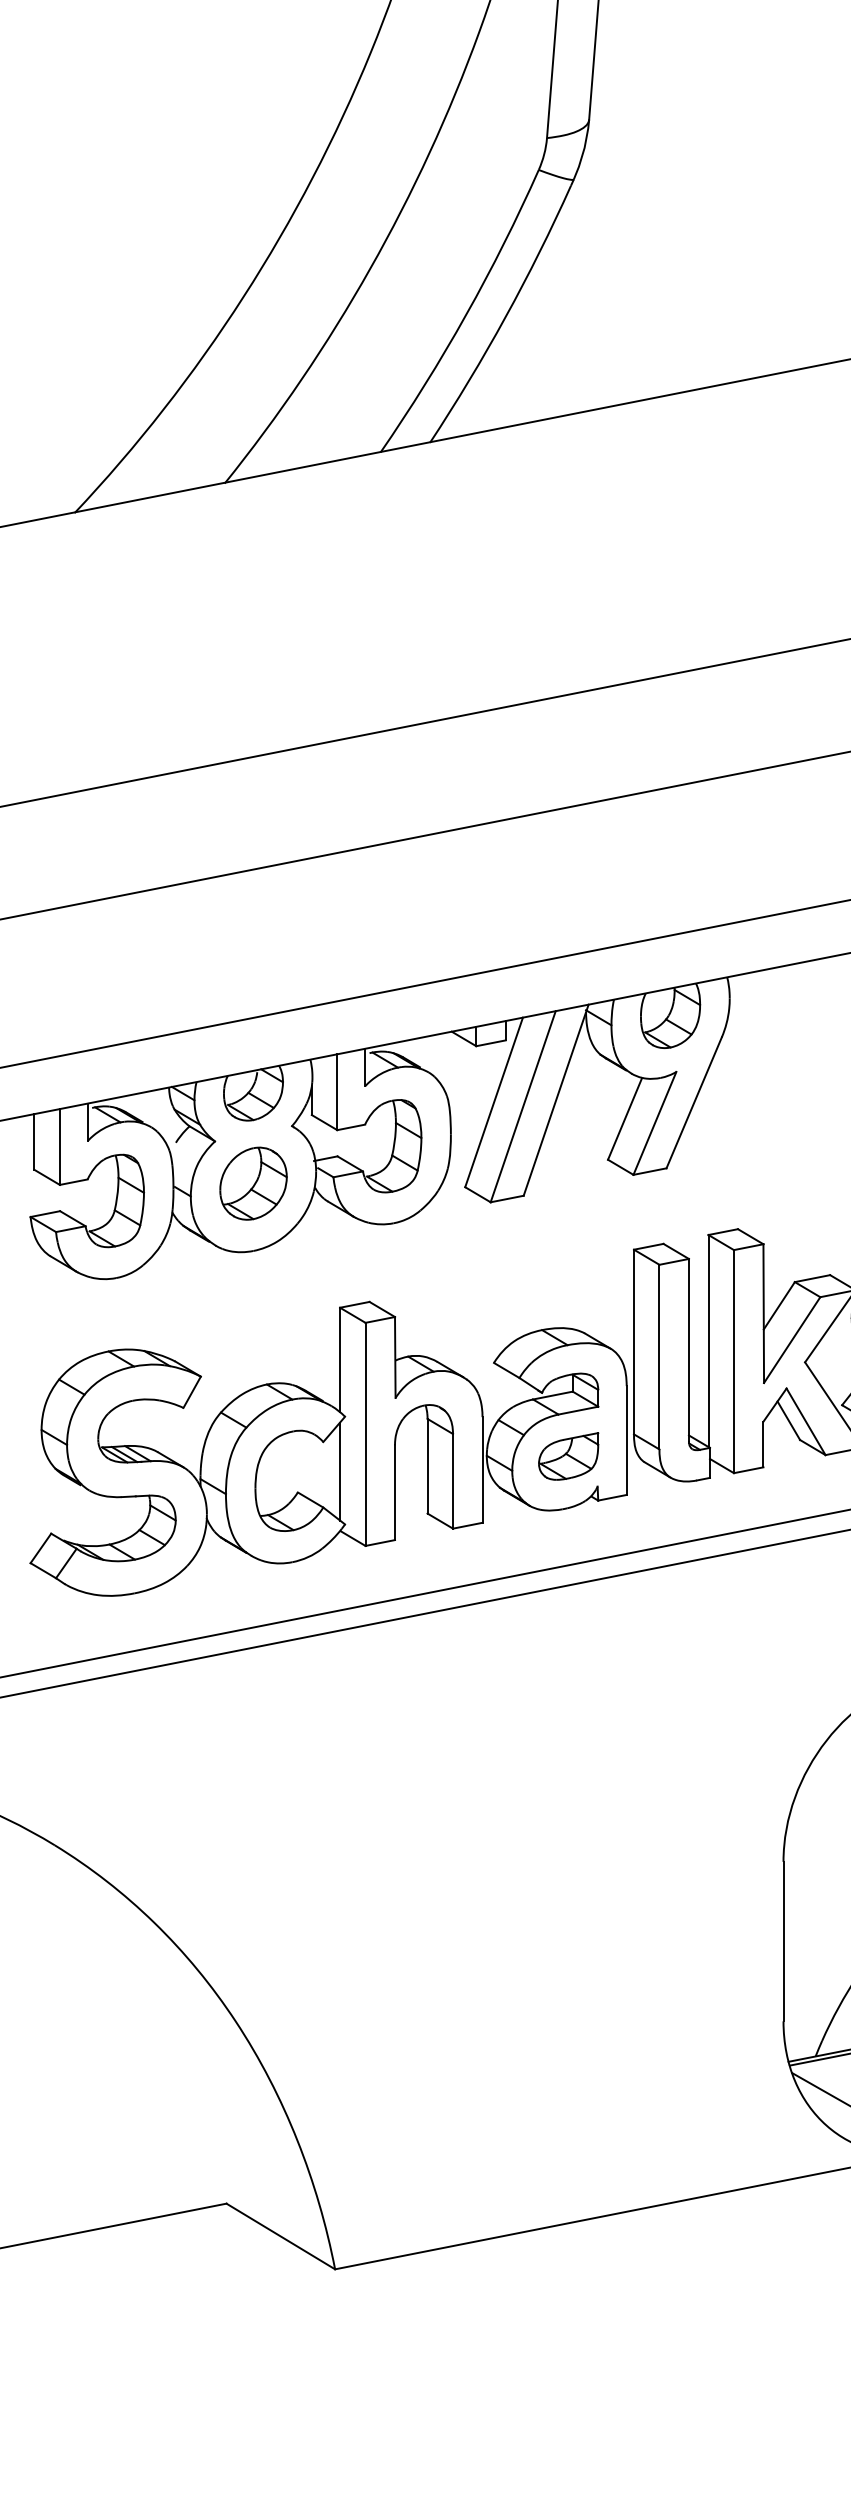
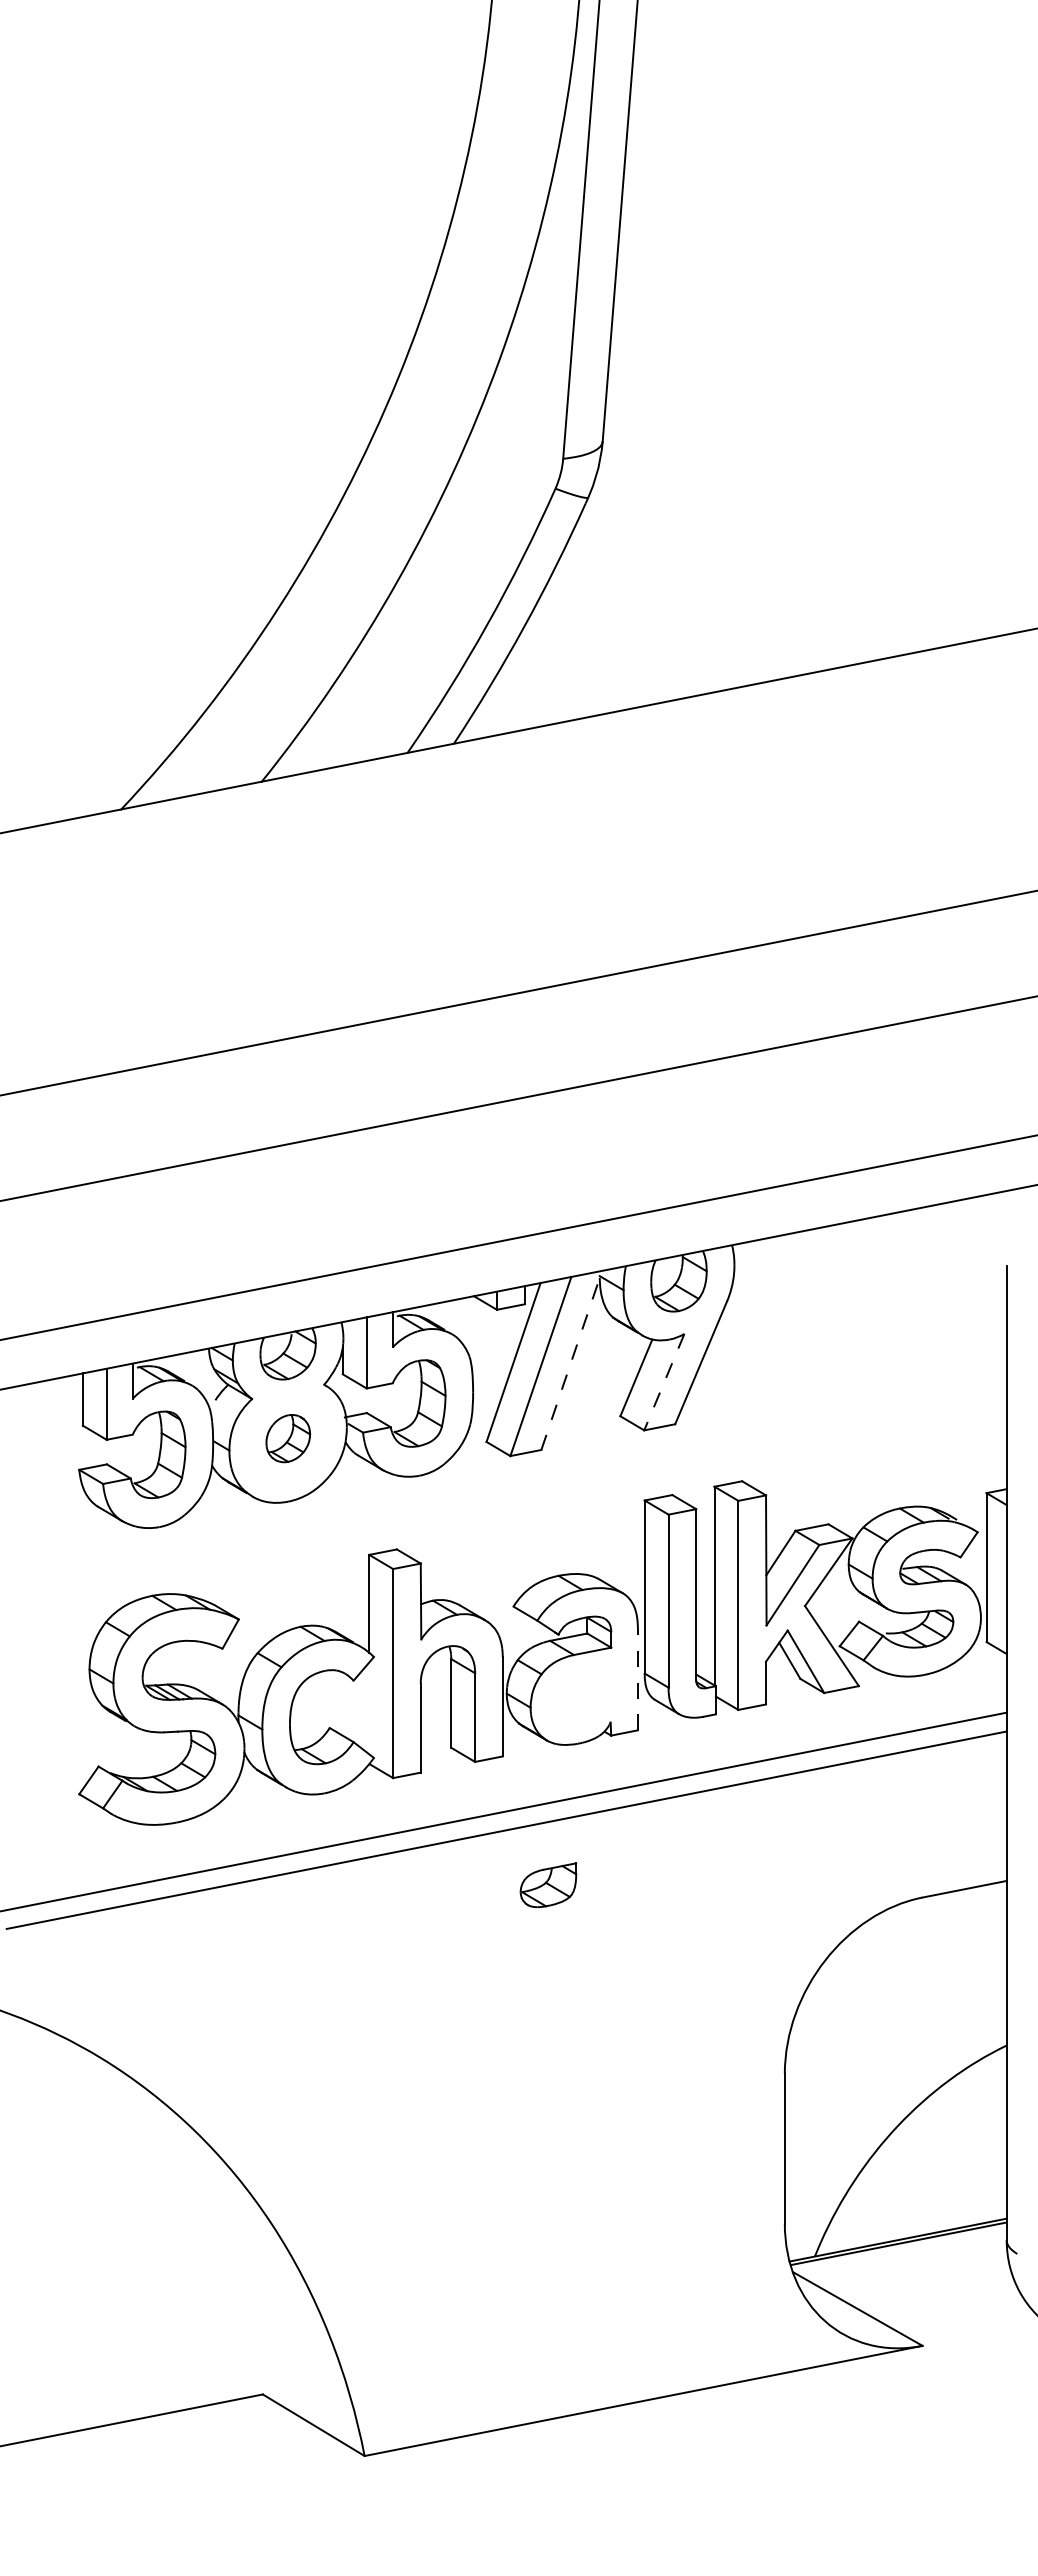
line: (555, 1100) -> (571, 1360), solid -> dashed
line: (655, 1123) -> (664, 1382), solid -> dashed
part: (253, 1183) -> (288, 1438), size x0.7
line: (626, 1439) -> (637, 1678), solid -> dashed
part: (568, 1456) -> (548, 1885), moved
line: (340, 1471) -> (369, 1708), removed

